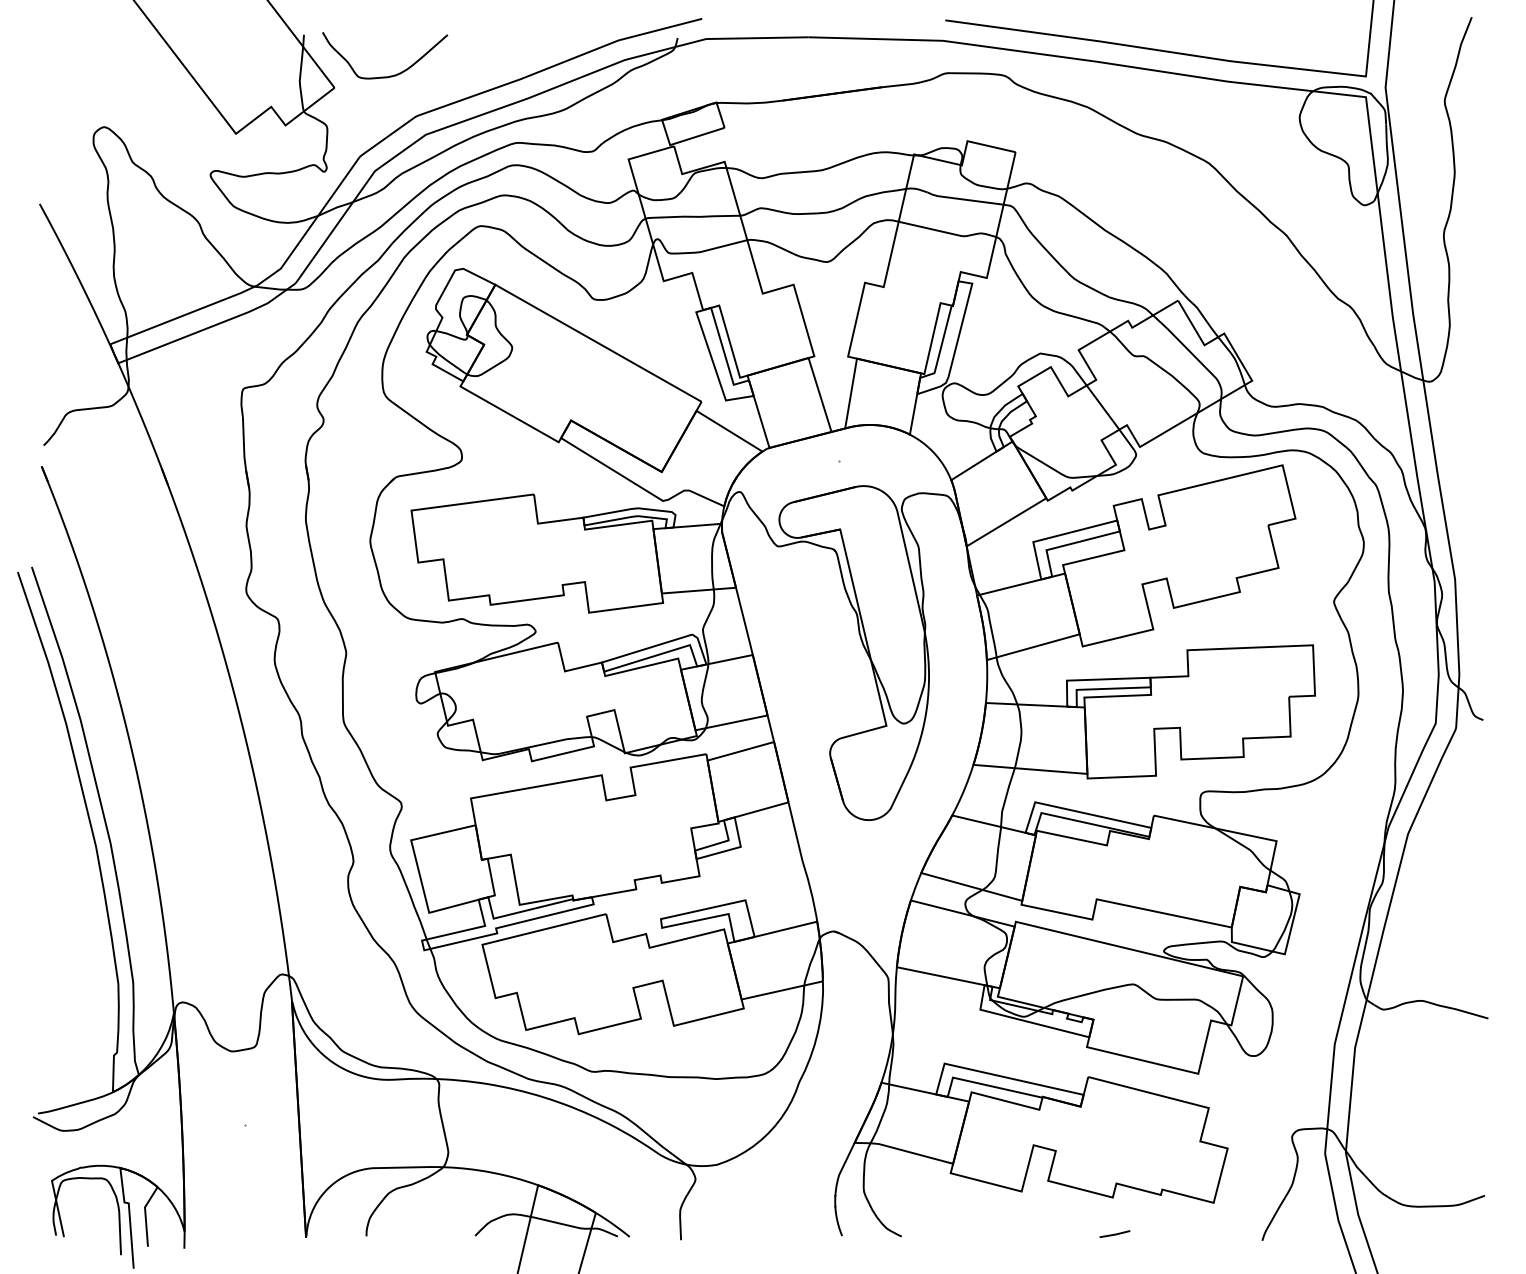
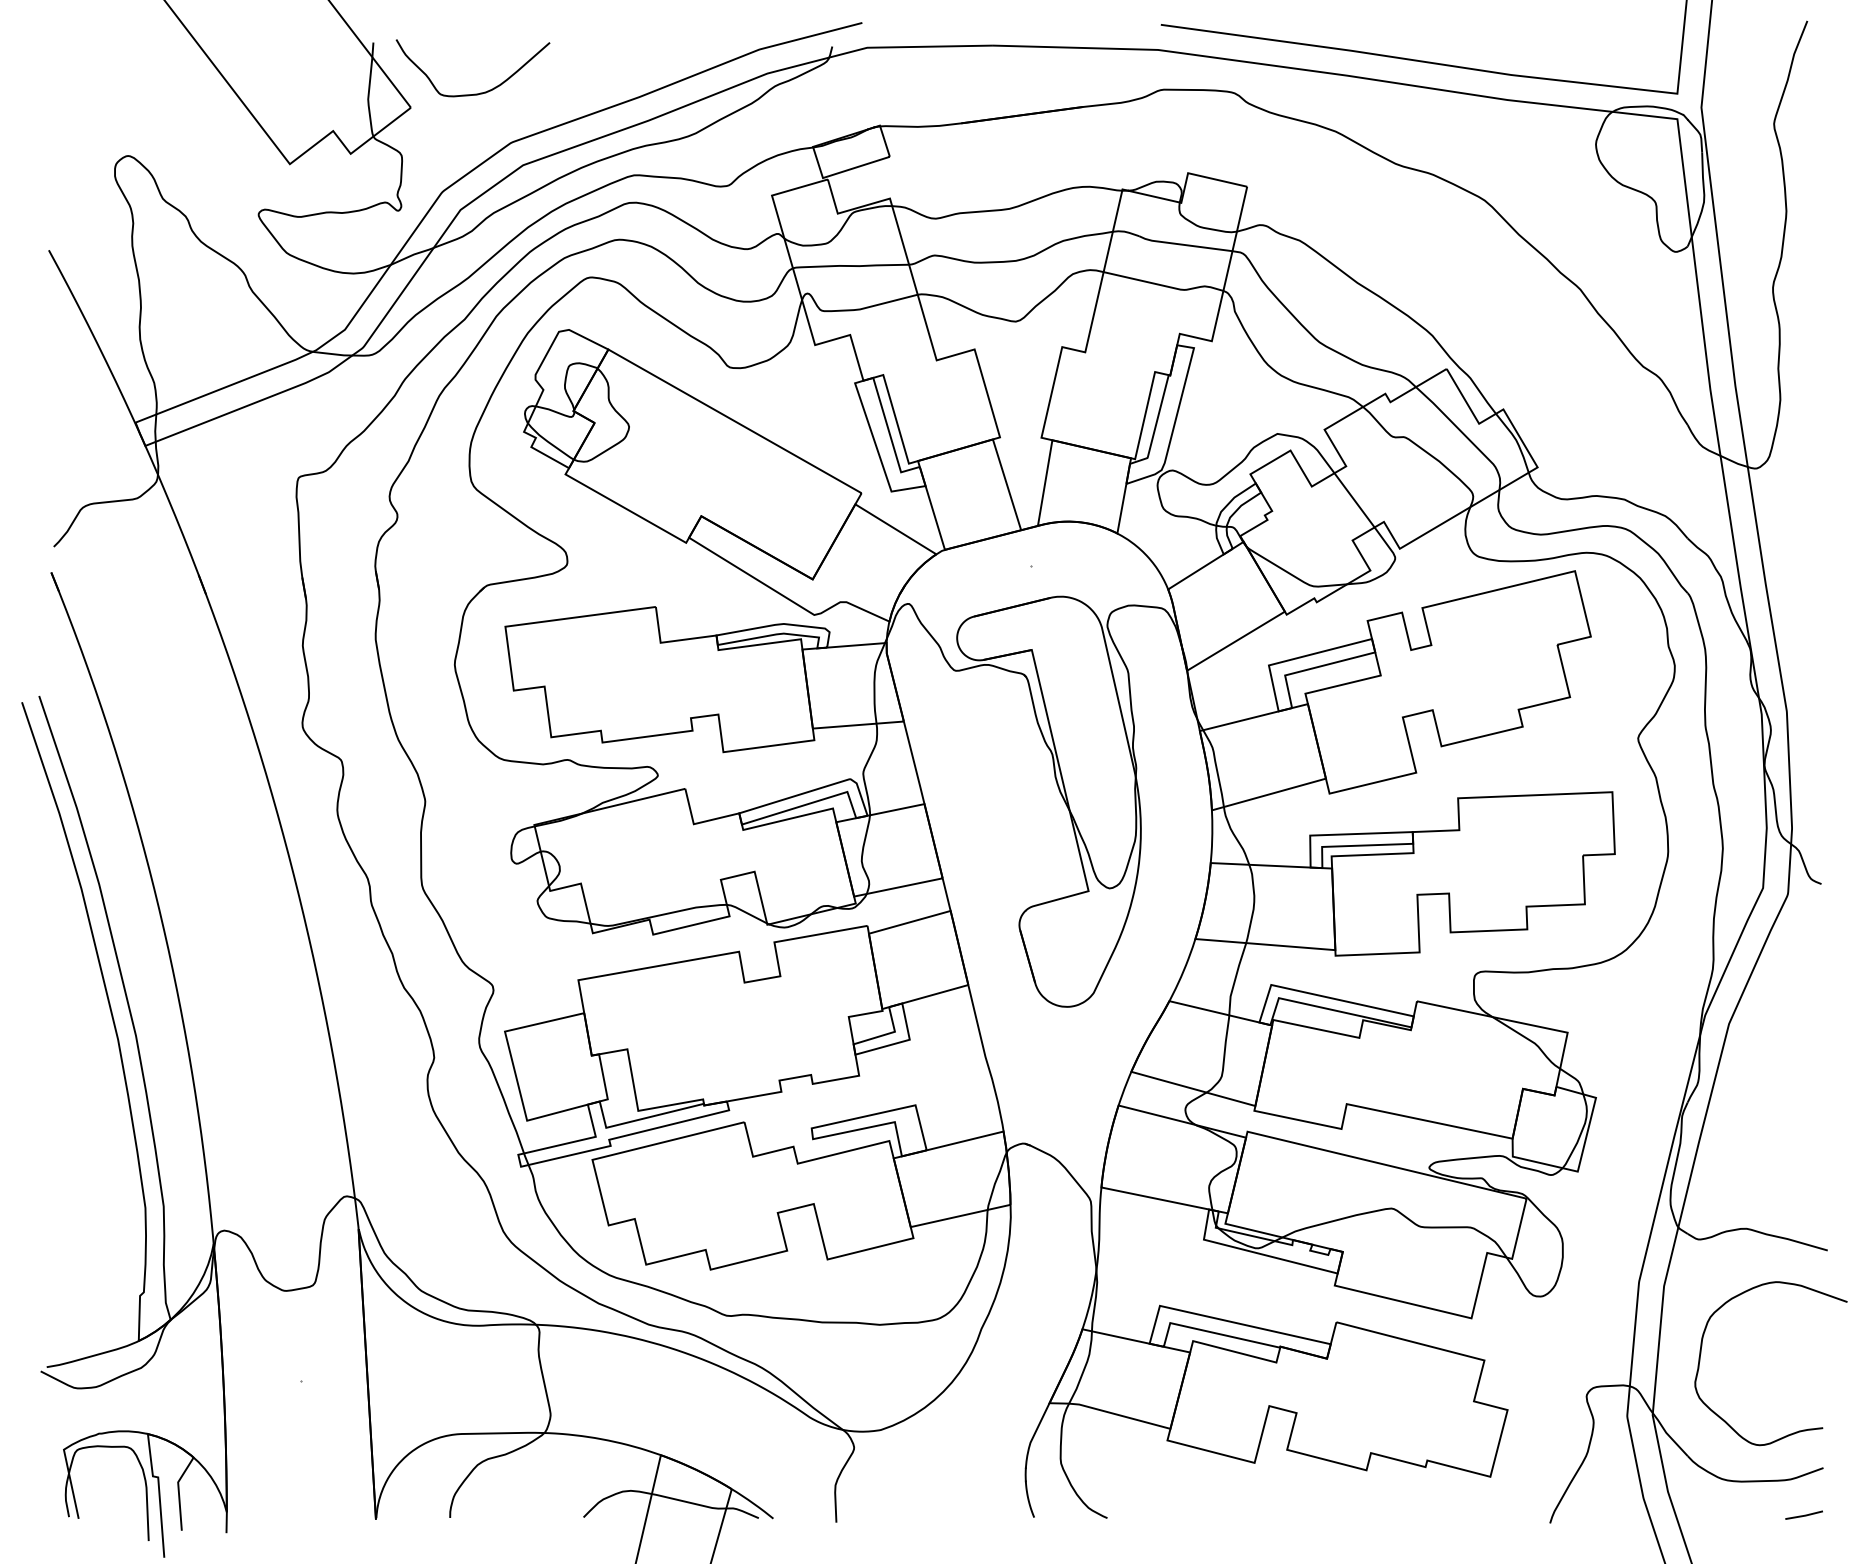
curve: (1385, 1103) -> (1701, 1354), added
line: (1115, 1233) -> (1804, 1514), moved

